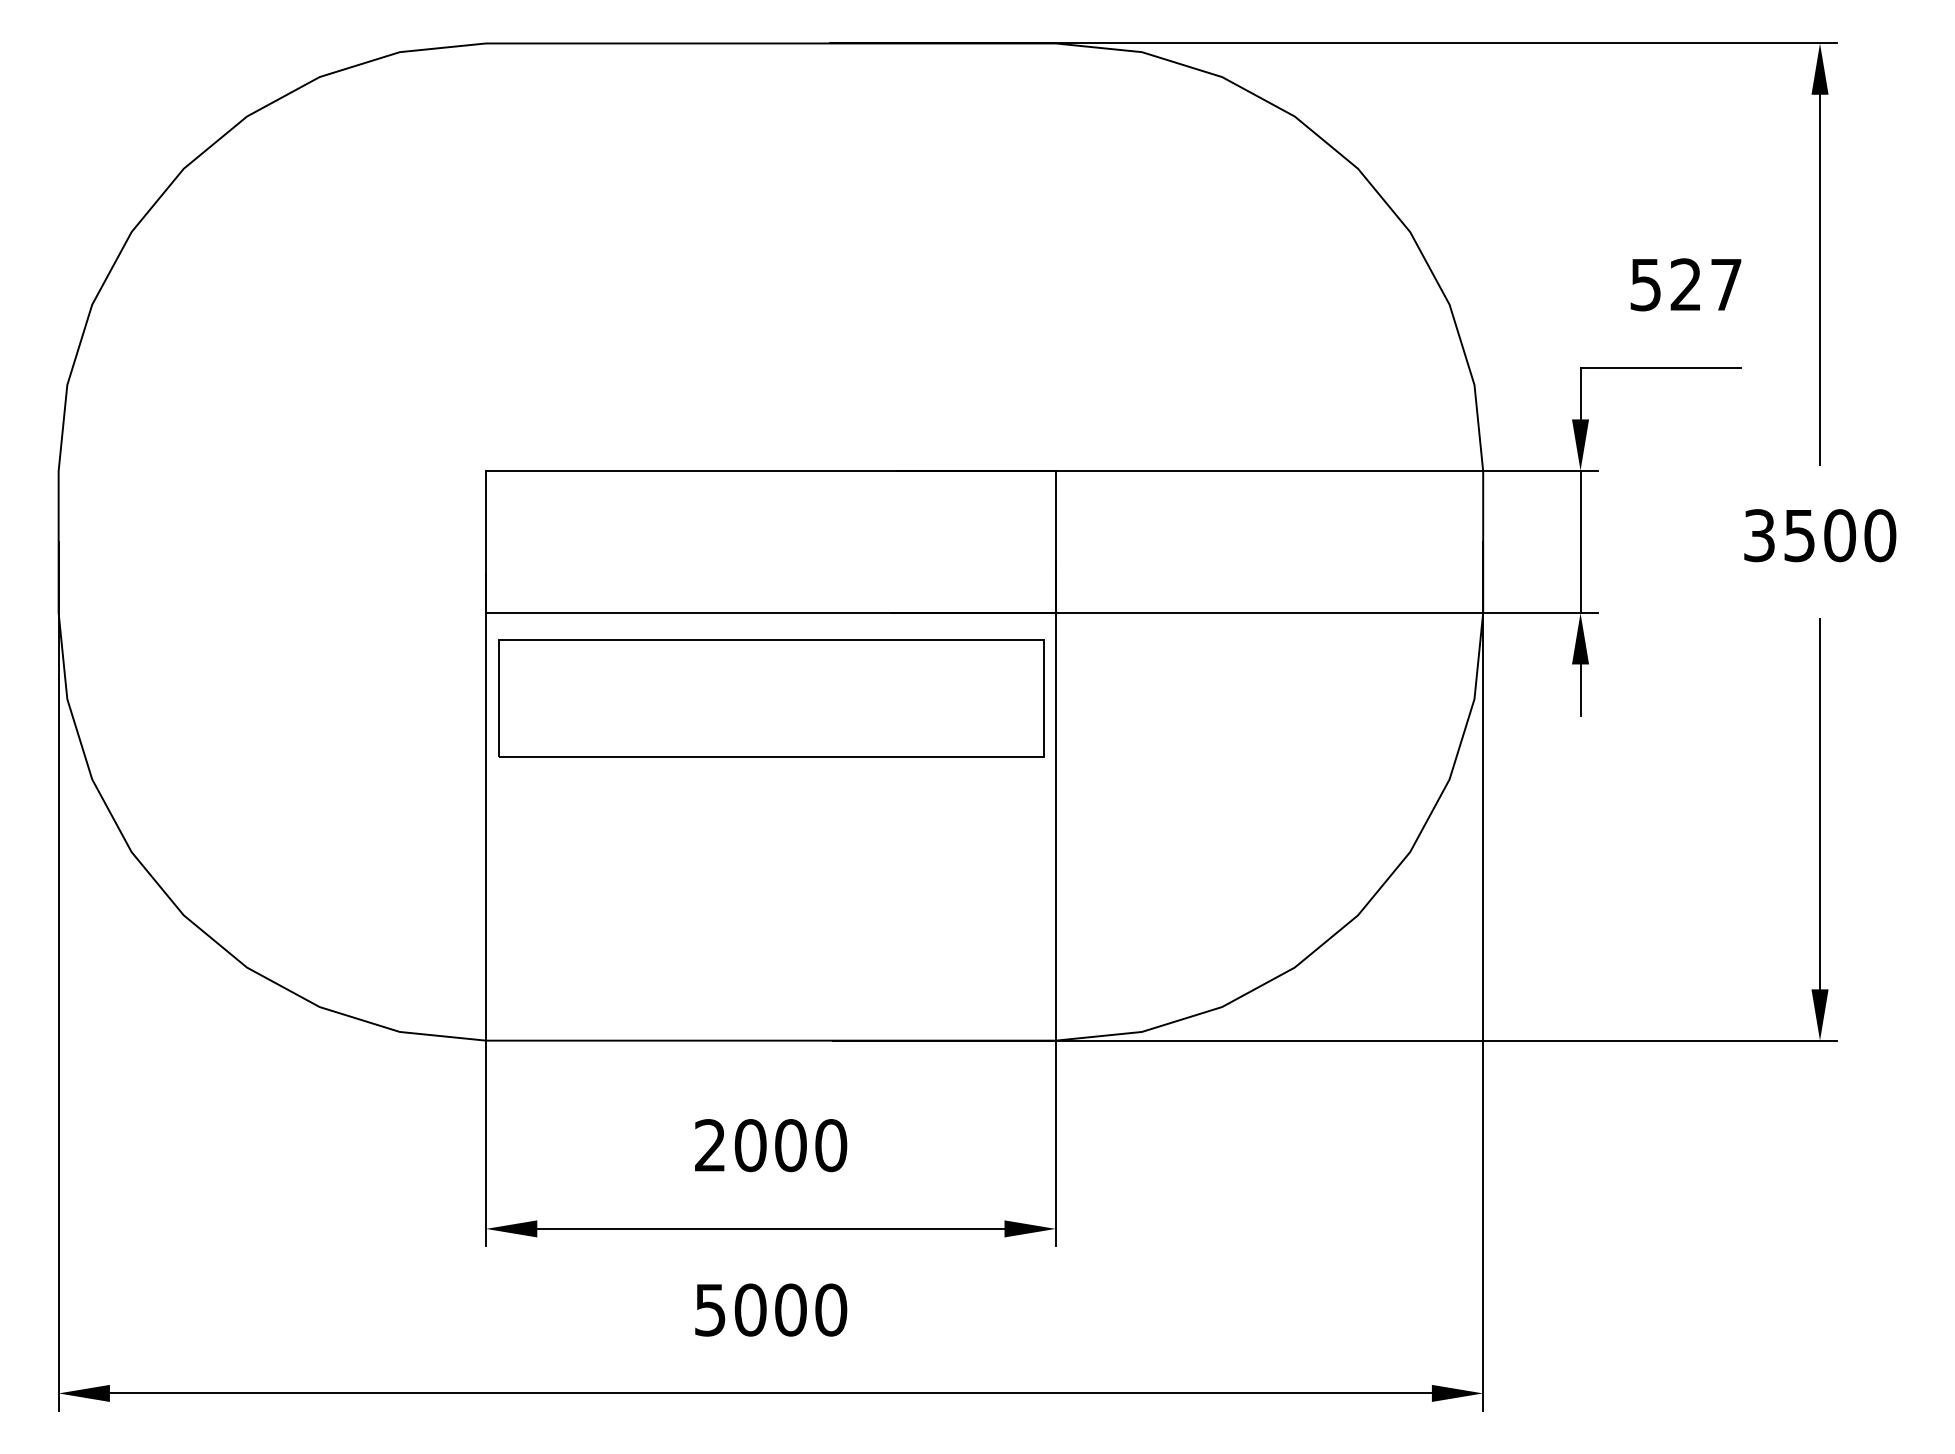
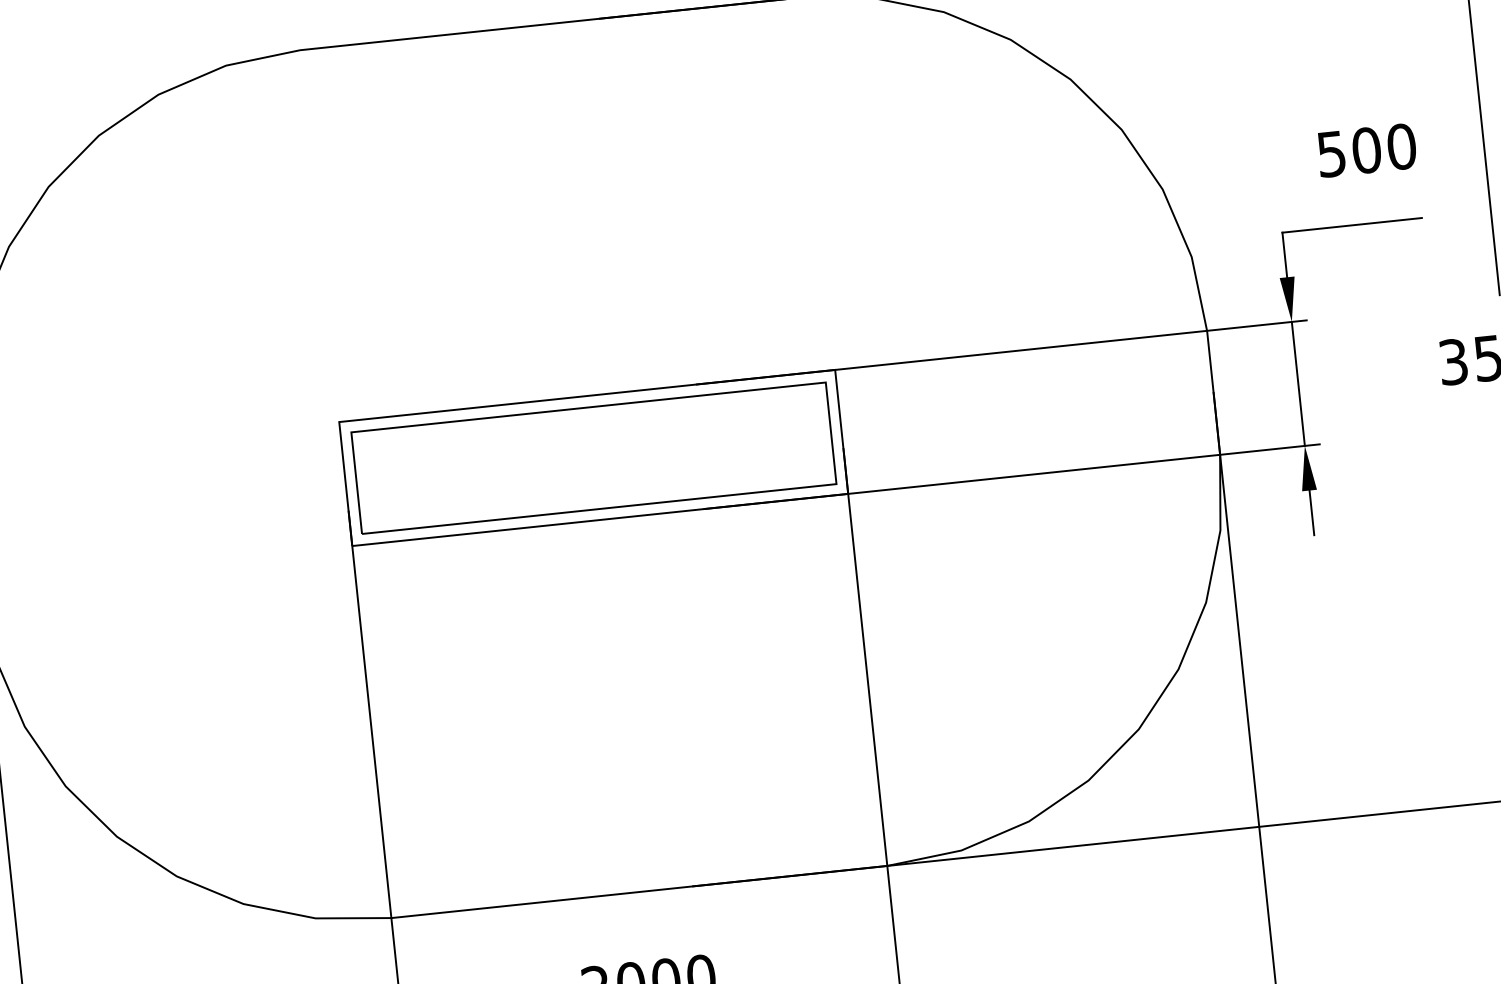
text: (1706, 284) -> (1384, 148), 527 -> 500
part: (771, 698) -> (594, 458), moved

